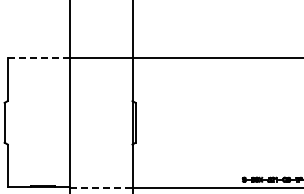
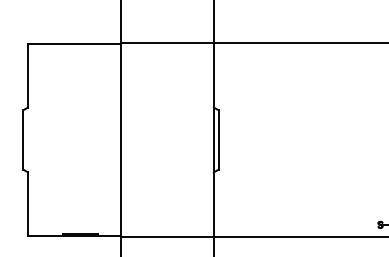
line: (38, 58) -> (73, 44), dashed -> solid
line: (101, 188) -> (167, 237), dashed -> solid

